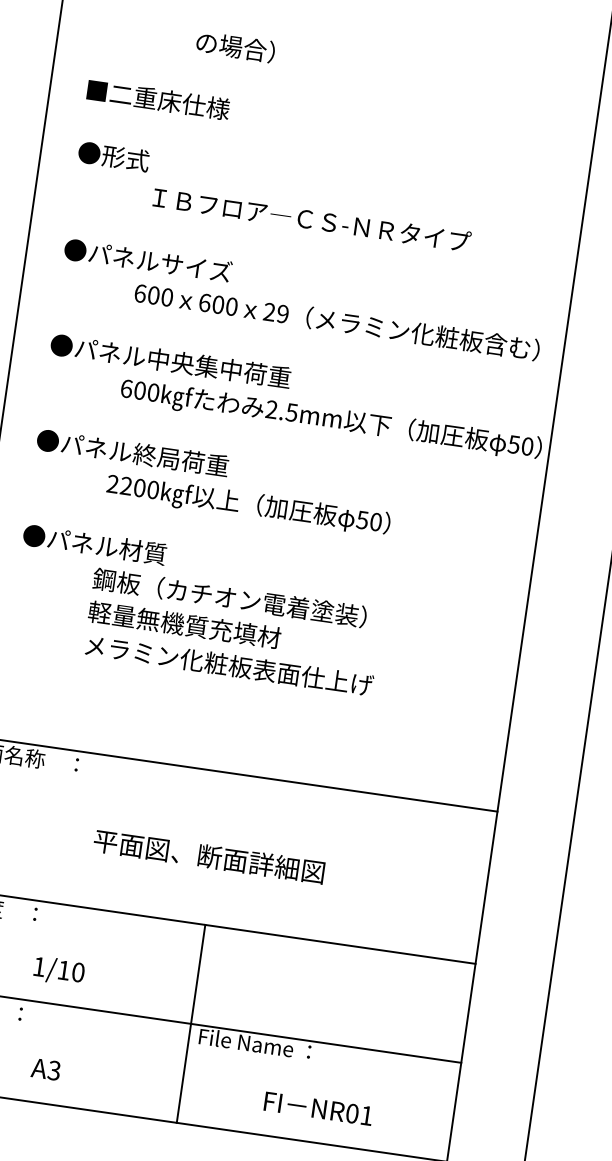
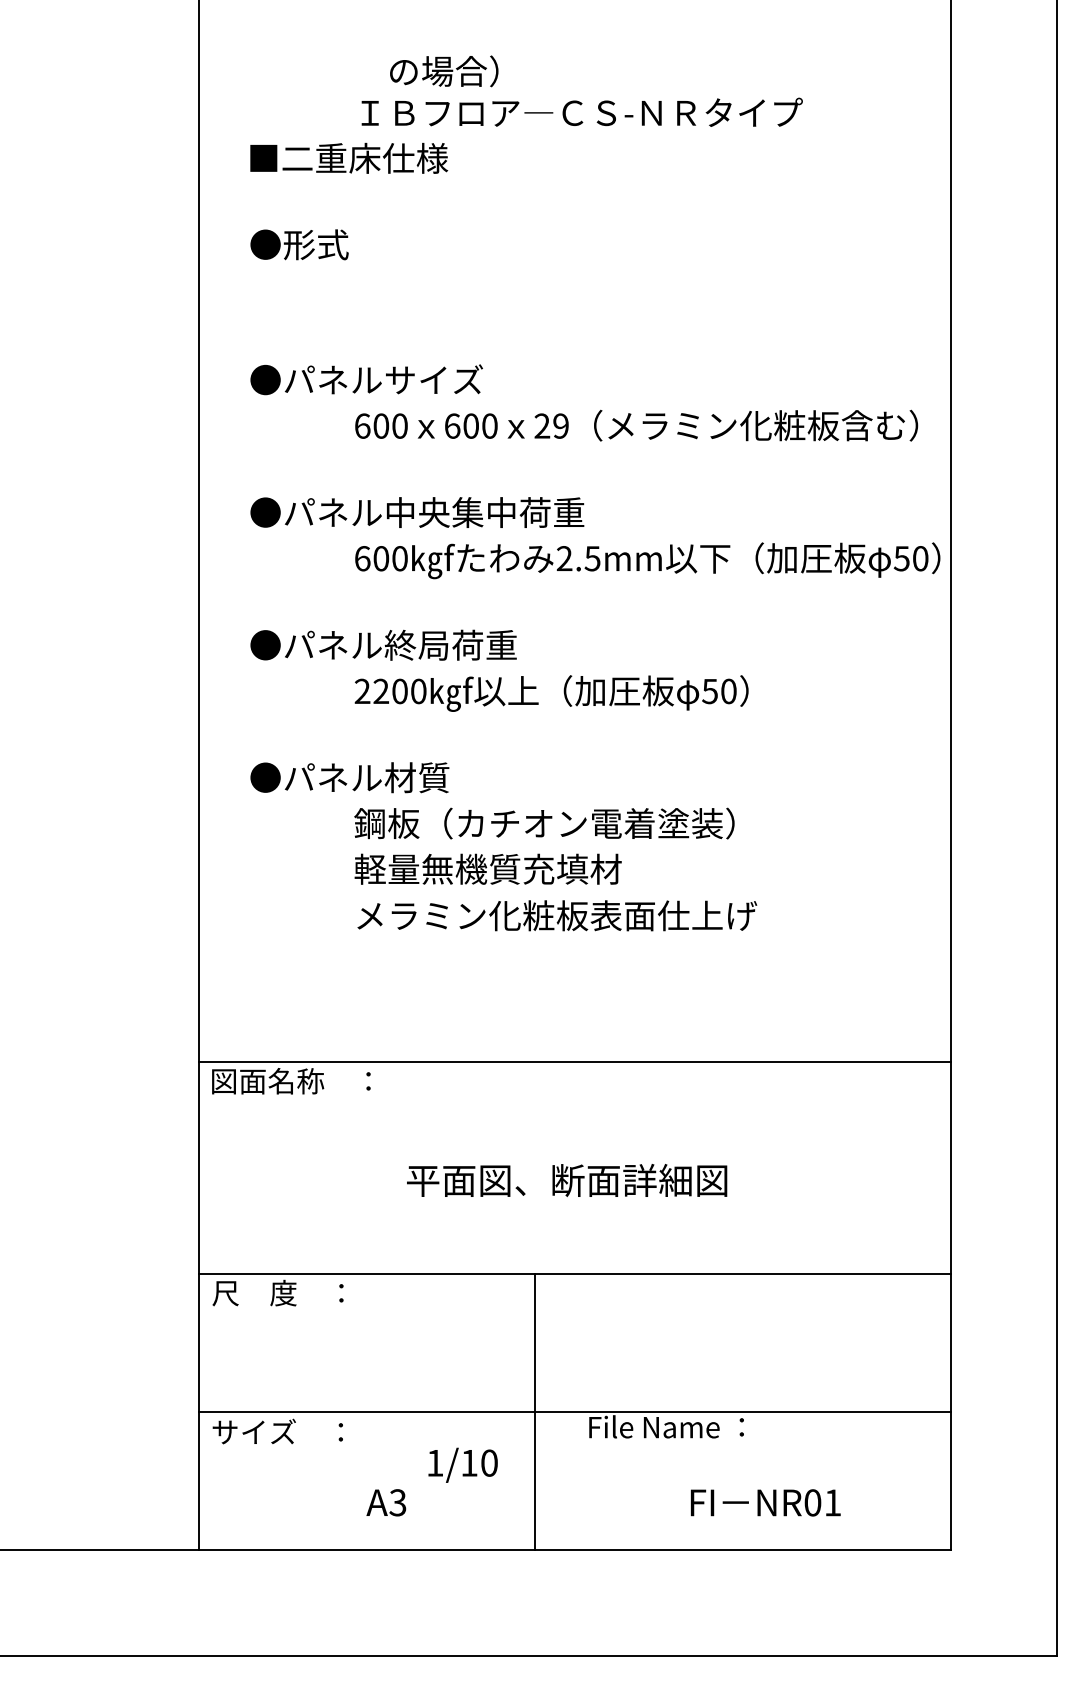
text: (311, 218) -> (581, 111), moved
text: (58, 970) -> (462, 1464), moved
line: (191, 1023) -> (535, 1411), moved

